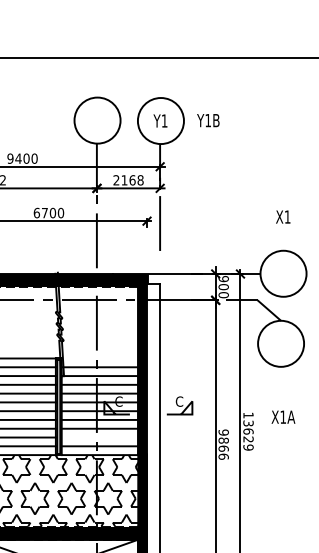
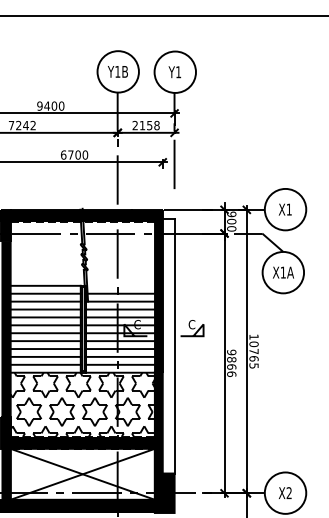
text: (207, 120) -> (117, 71), moved
text: (132, 180) -> (149, 125), 2168 -> 2158
text: (282, 216) -> (284, 209), moved
text: (283, 417) -> (283, 272), moved
text: (247, 434) -> (253, 354), 13629 -> 10765
line: (100, 437) -> (120, 356), added

